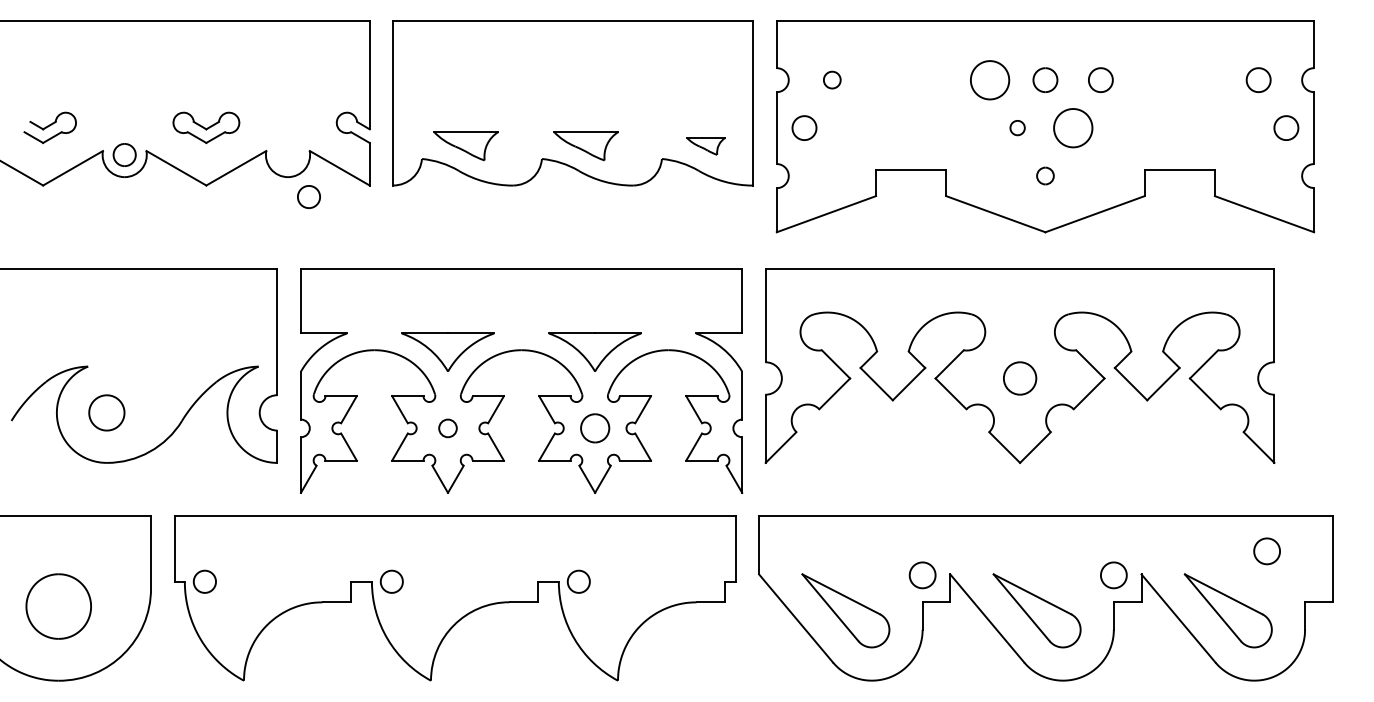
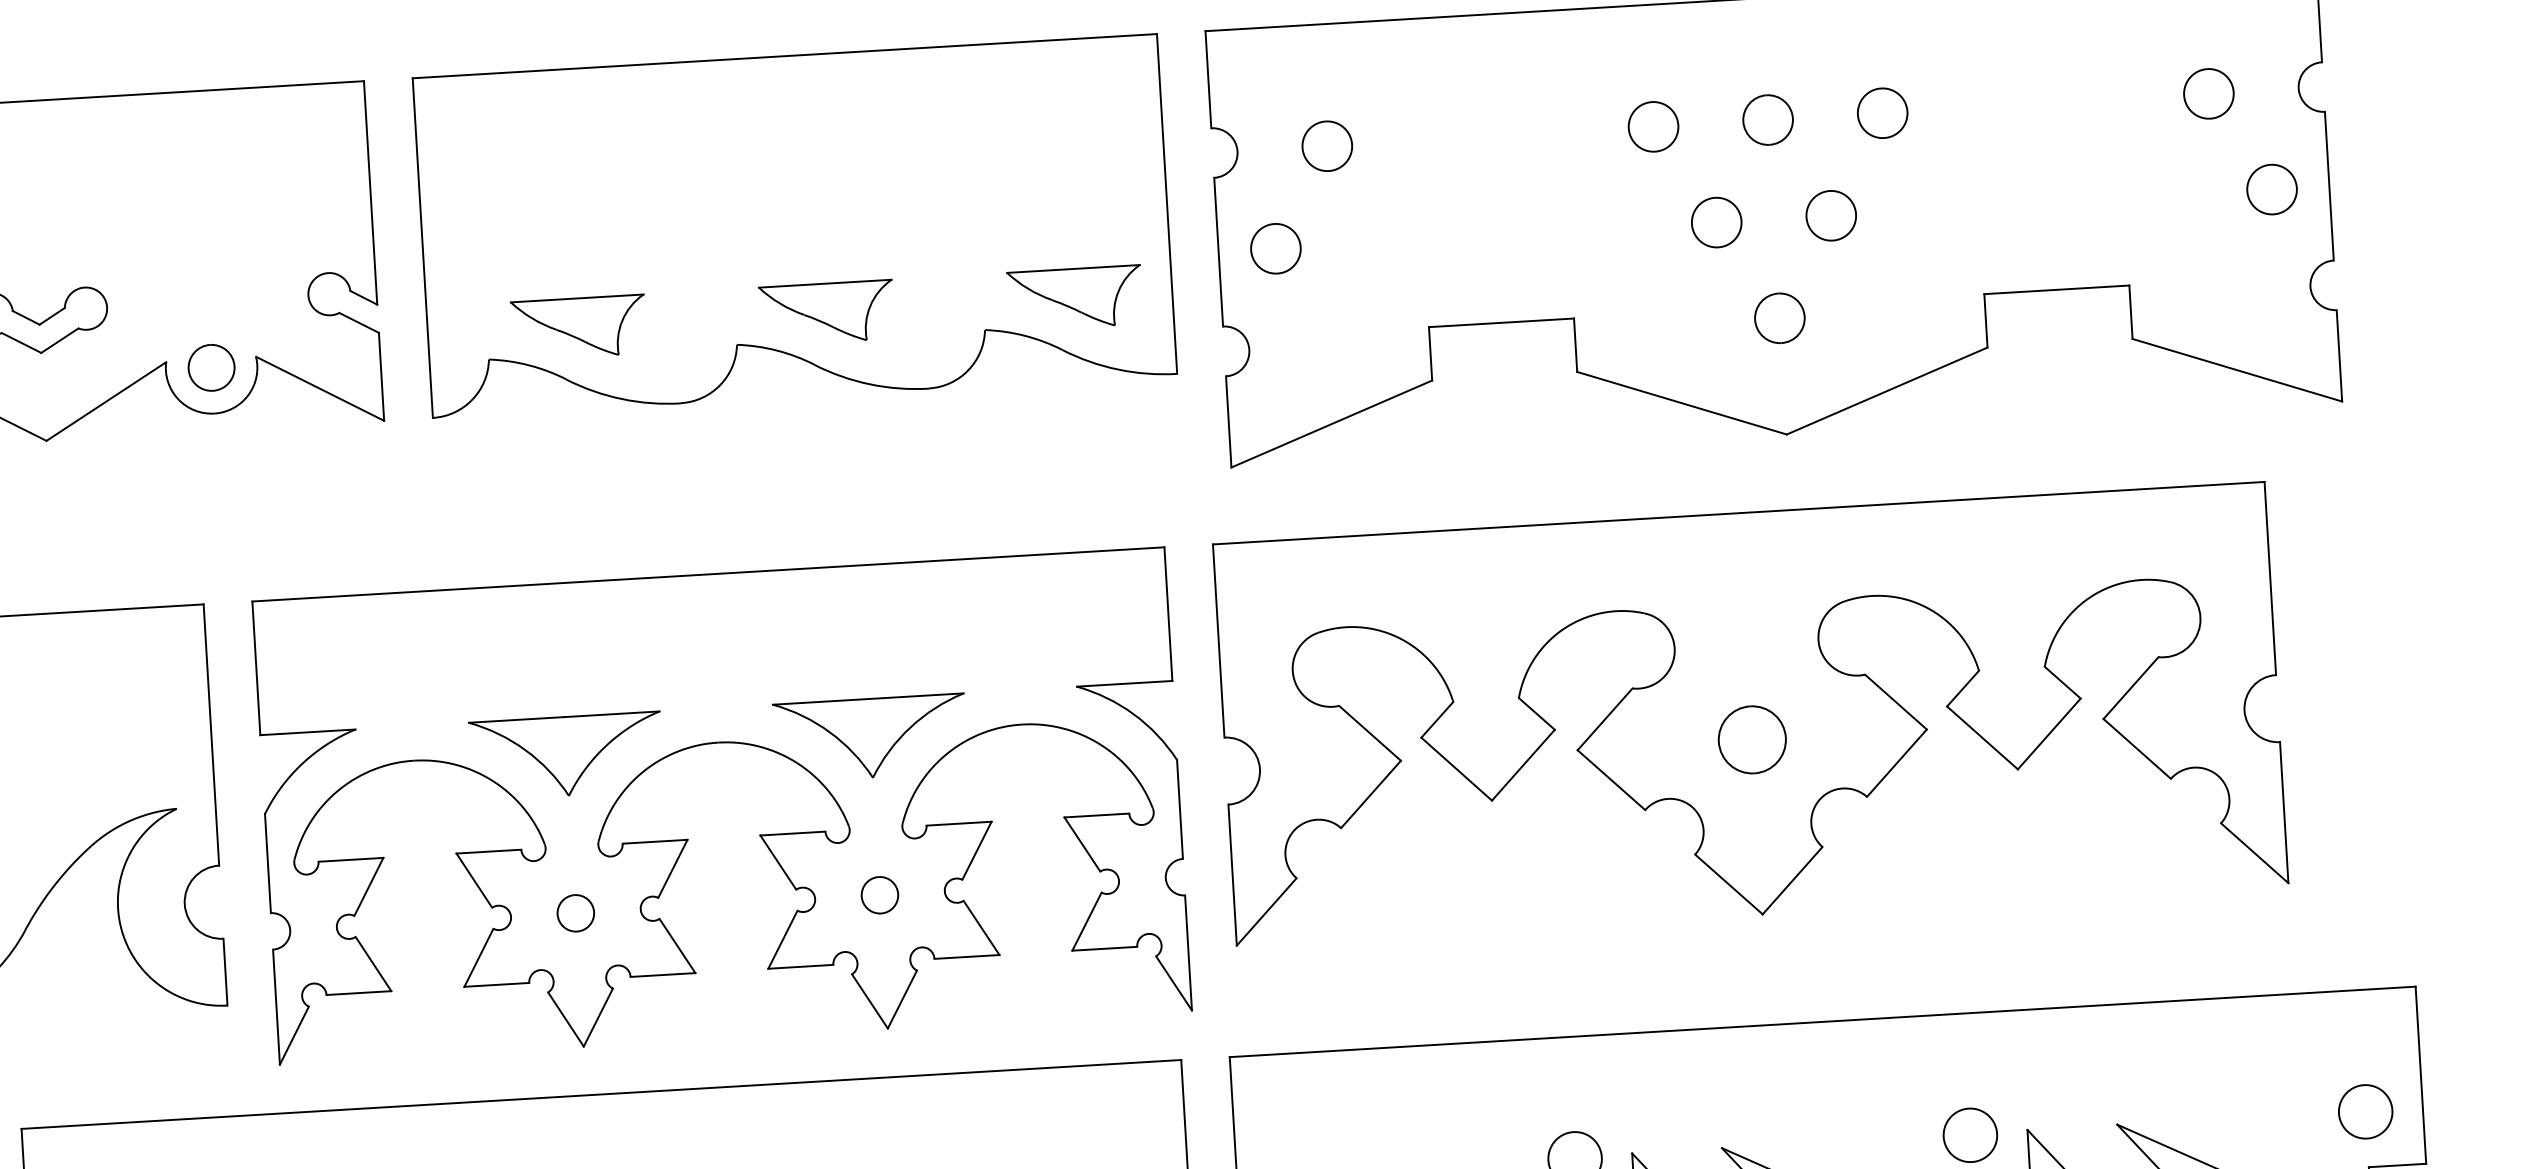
part: (832, 79) -> (1327, 144), size x1.43
part: (989, 79) -> (1652, 125), size x0.62
part: (1017, 127) -> (1716, 221), size x1.67
part: (1072, 127) -> (1829, 214), size x0.62
part: (705, 146) -> (1073, 298), size x1.67
part: (1045, 175) -> (1779, 317), size x1.43
part: (308, 196) -> (210, 366), moved
part: (594, 428) -> (878, 895), size x0.62
part: (1266, 551) -> (2364, 1112), moved

